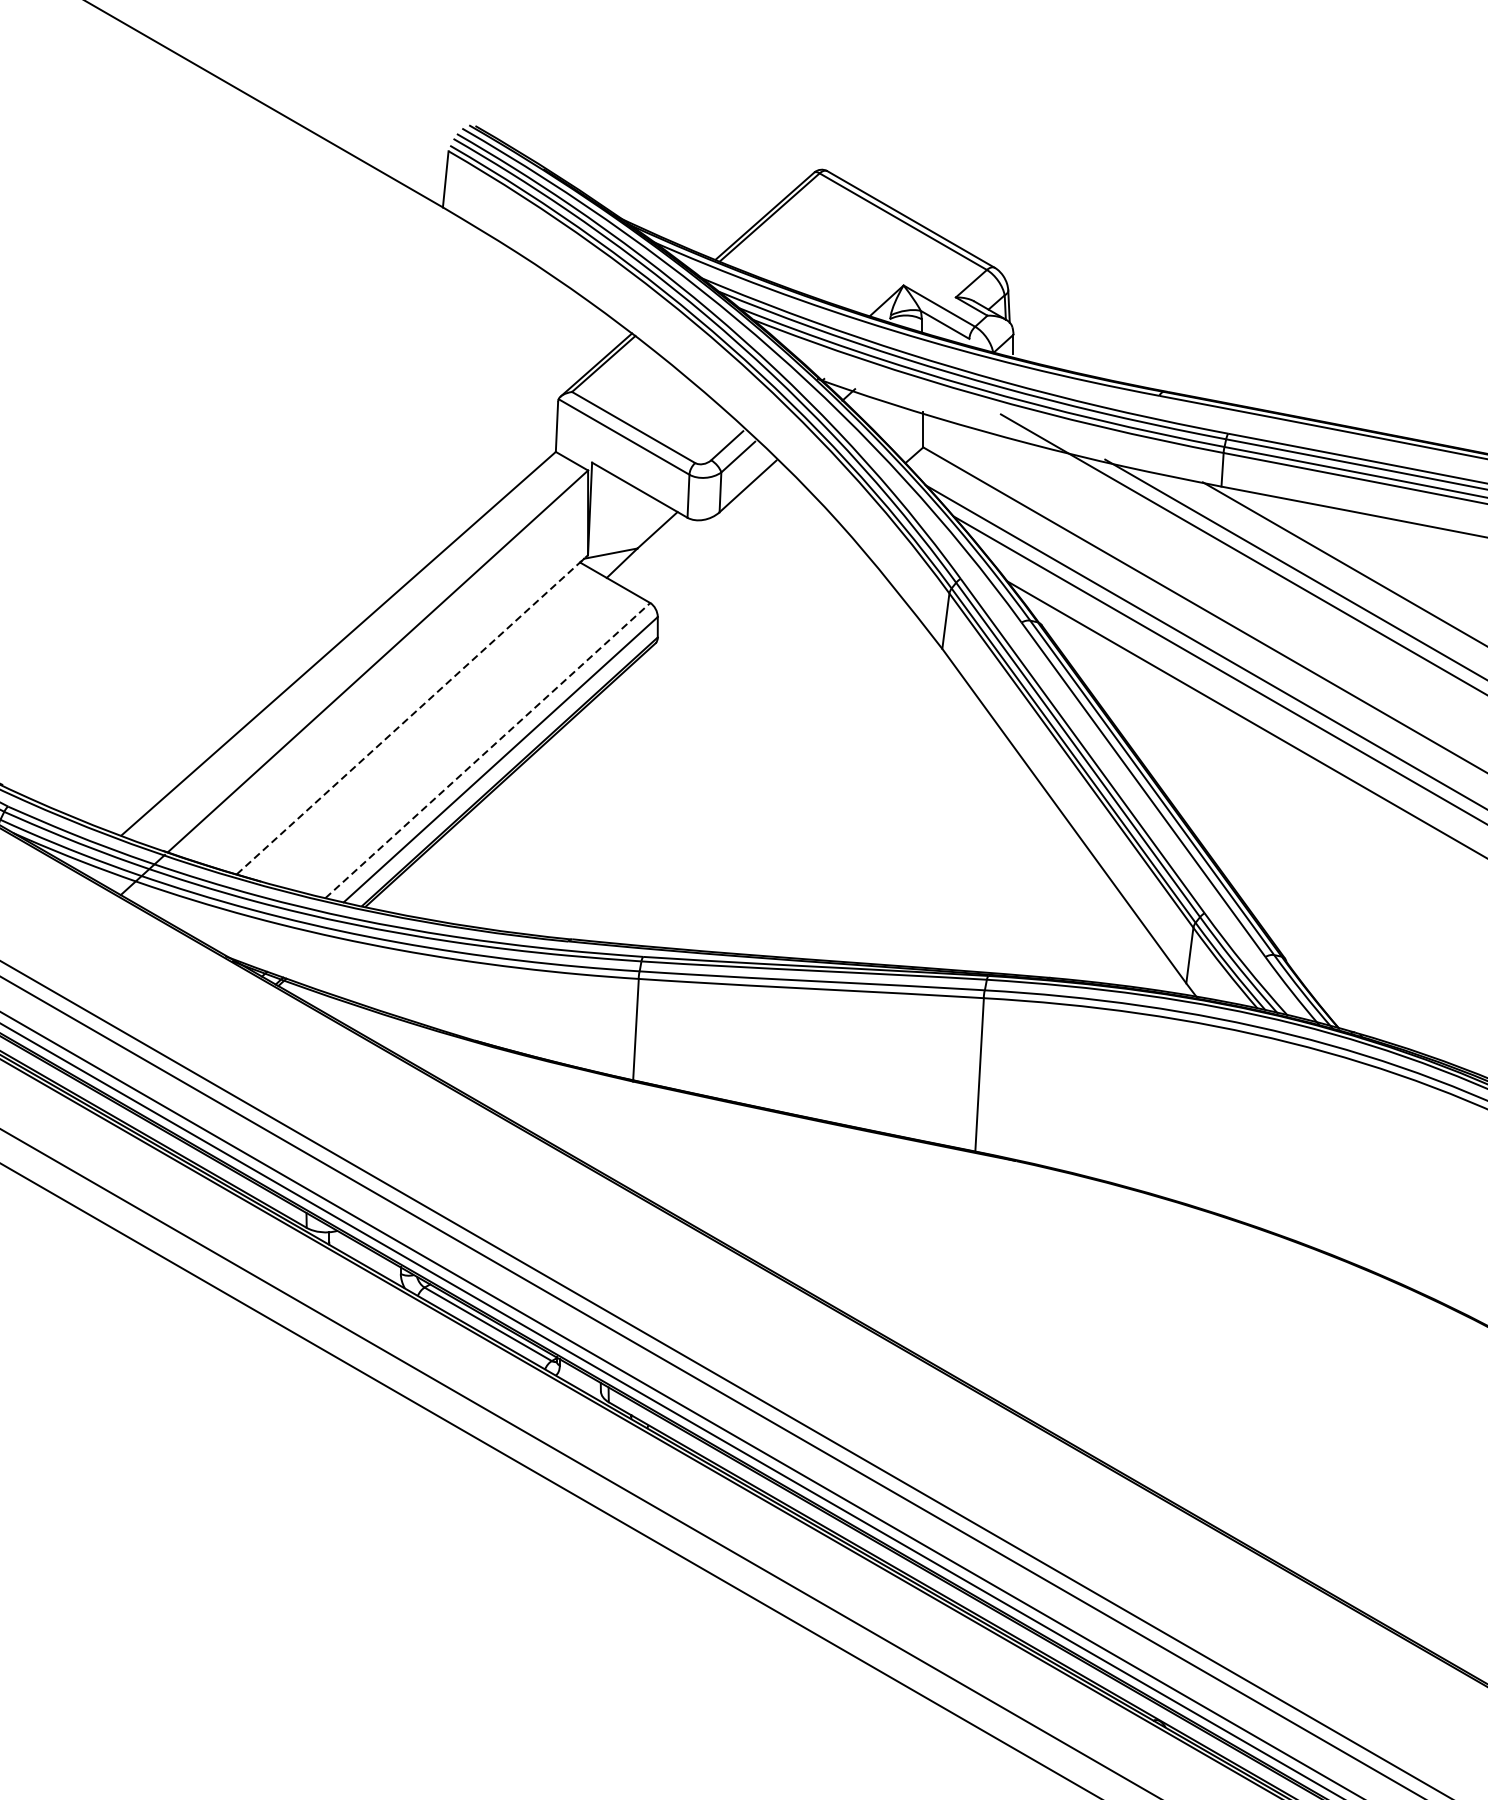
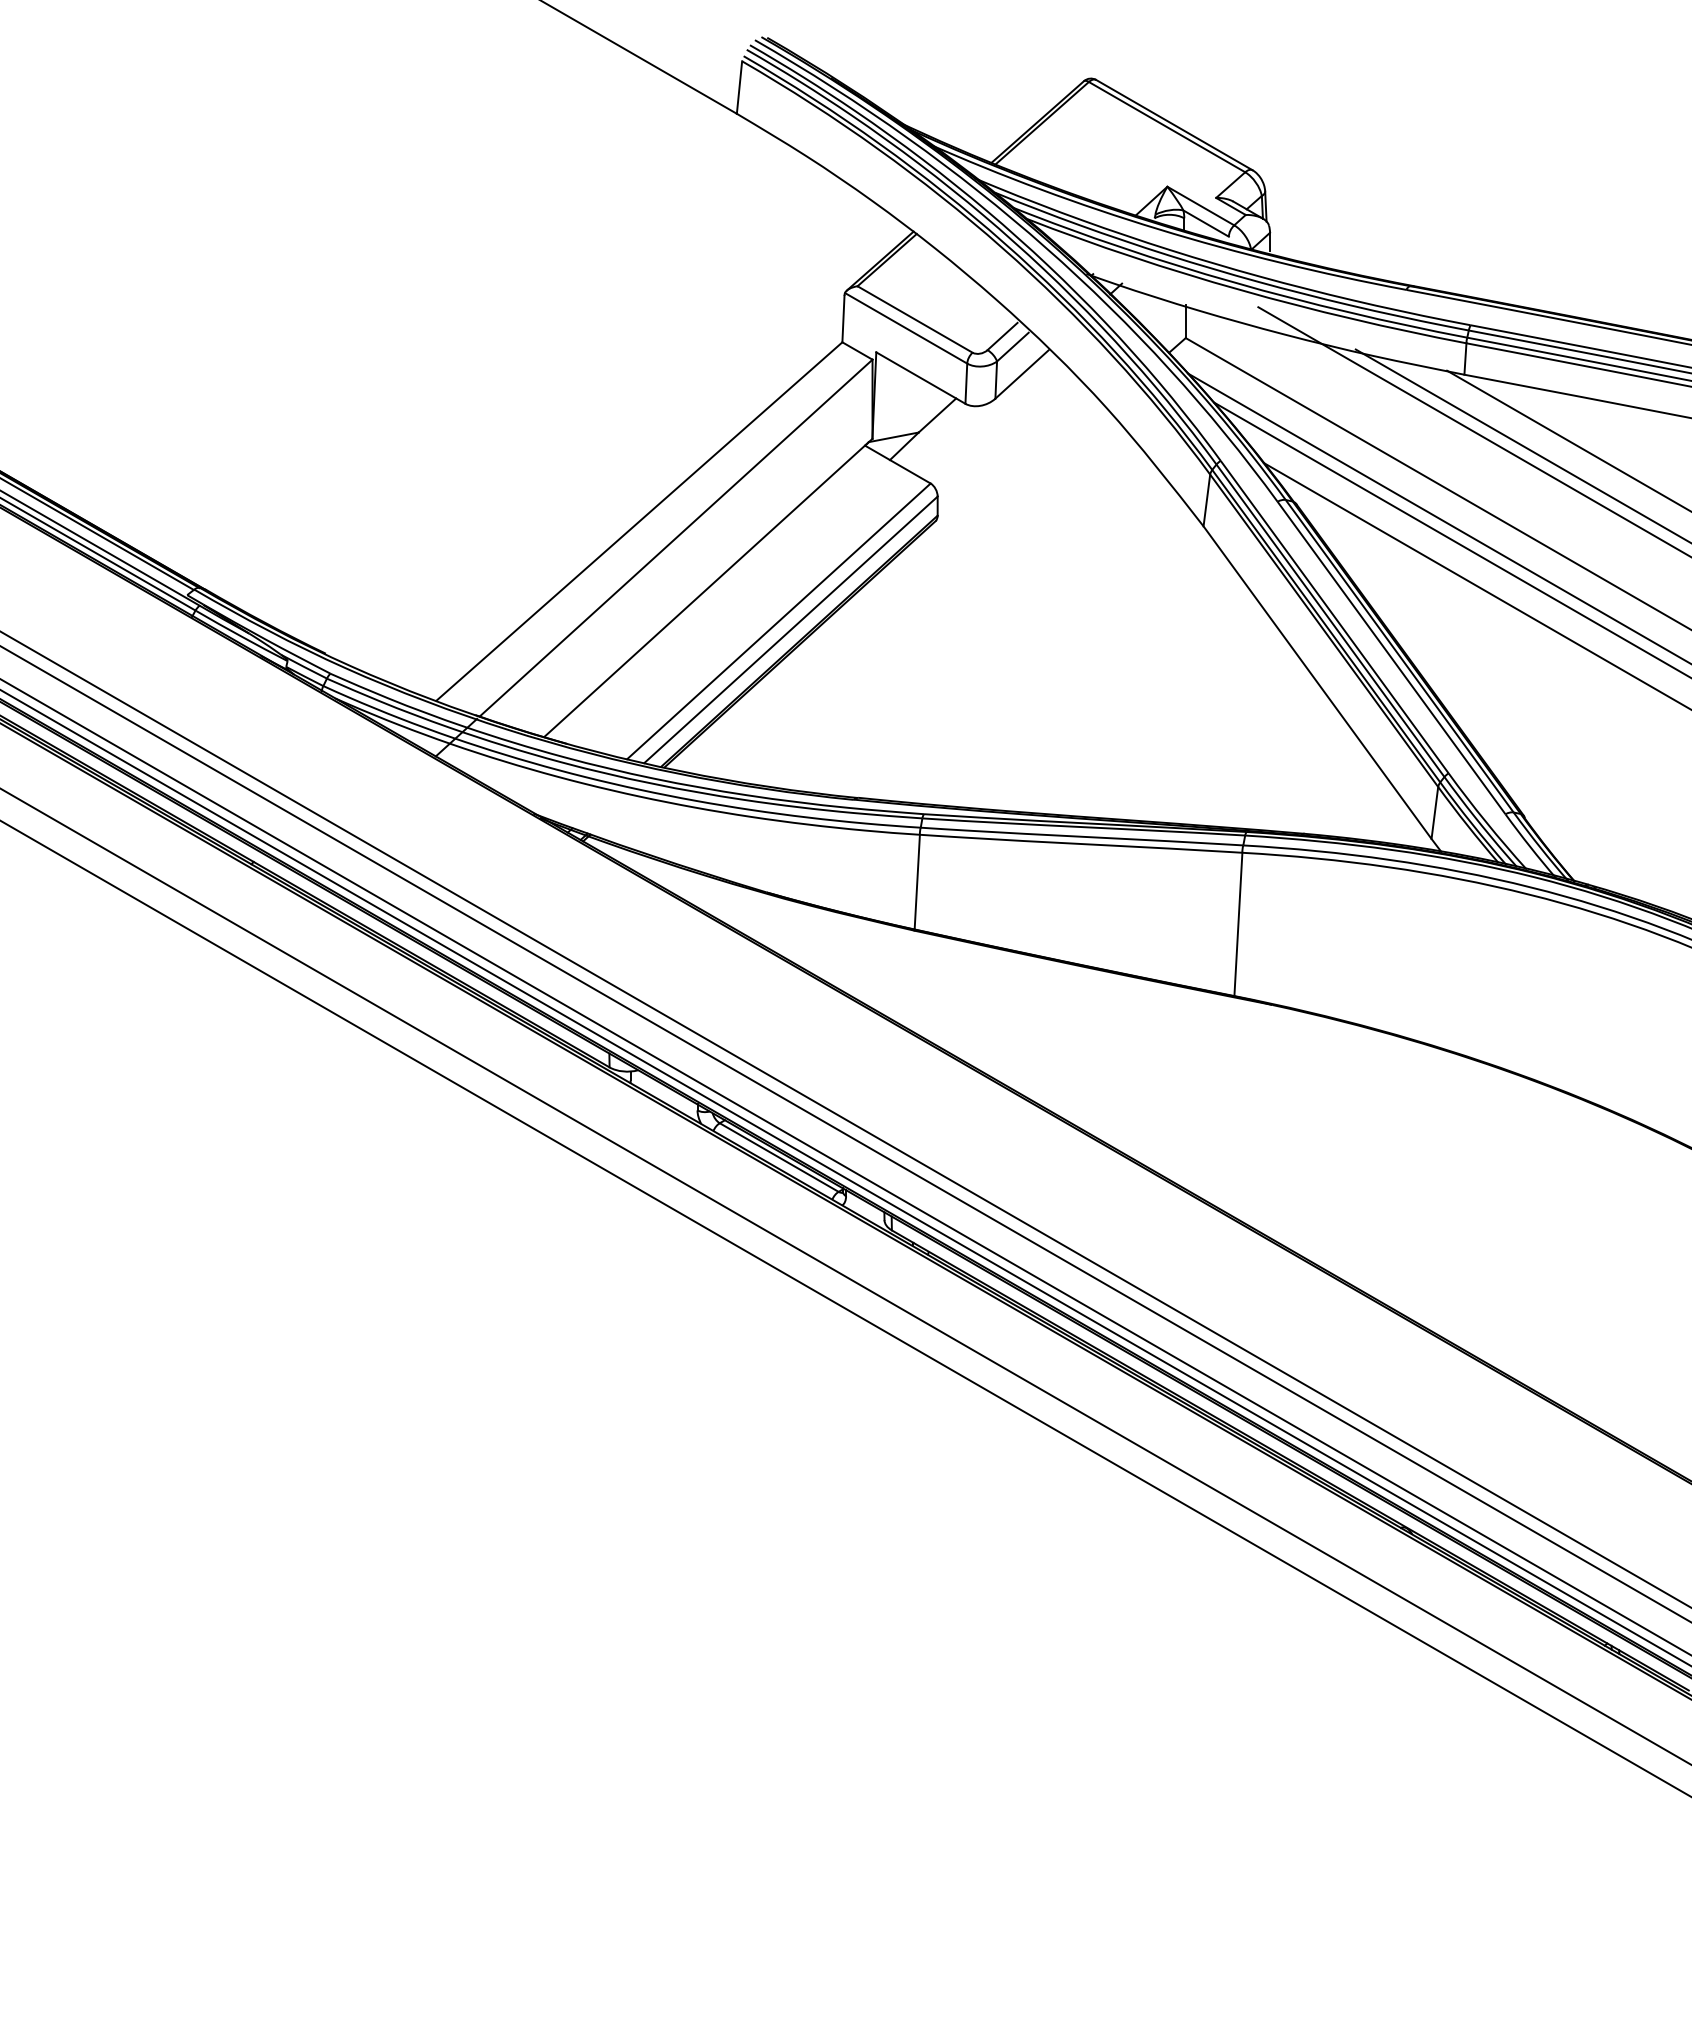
line: (412, 714) -> (708, 587), dashed -> solid
line: (488, 750) -> (779, 621), dashed -> solid

